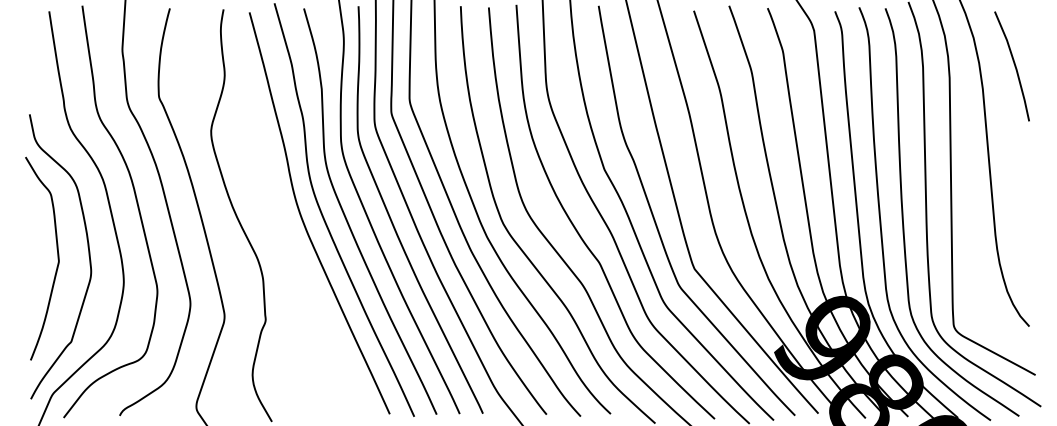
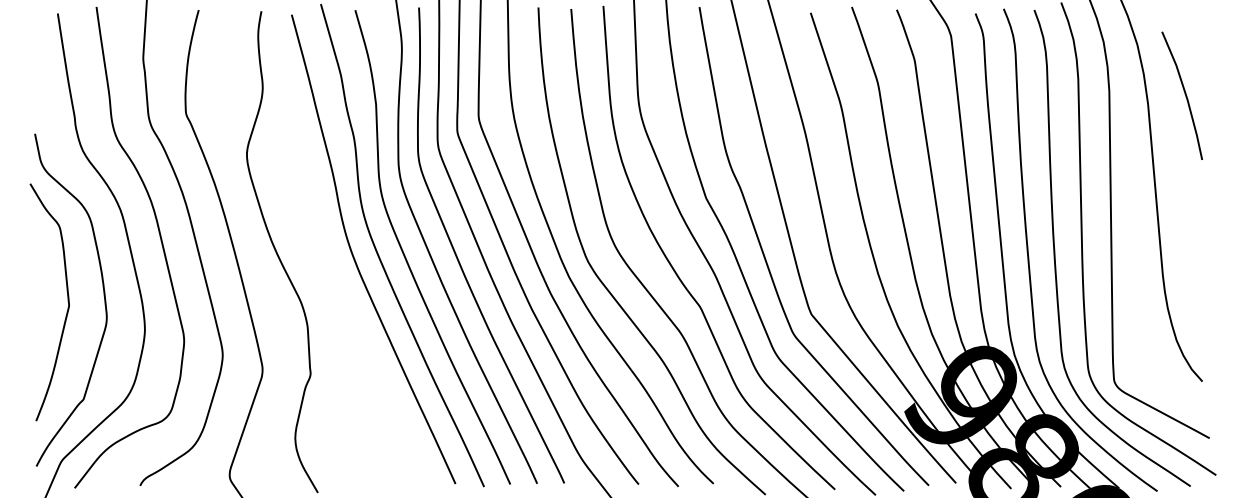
line: (1014, 65) -> (1184, 94), moved

